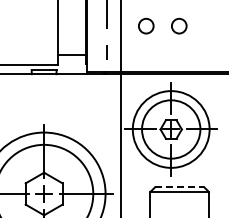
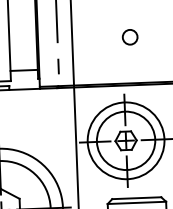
circle: (146, 25) -> (97, 37), removed
line: (179, 187) -> (136, 198), dashed -> solid

